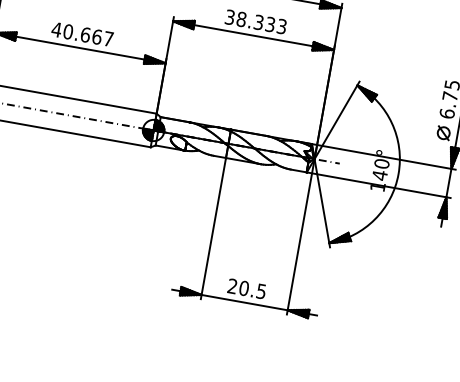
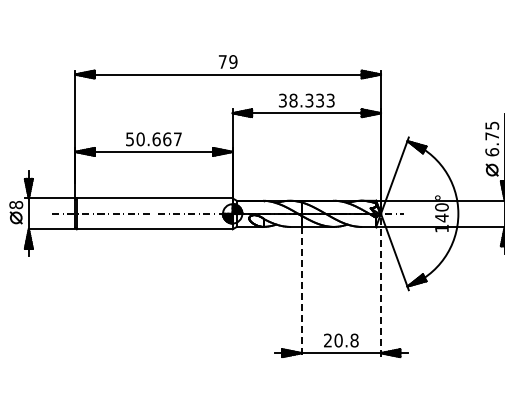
text: (56, 29) -> (129, 139), 40.667 -> 50.667
line: (213, 229) -> (301, 292), solid -> dashed
line: (300, 236) -> (380, 285), solid -> dashed
text: (261, 291) -> (354, 340), 20.5 -> 20.8

